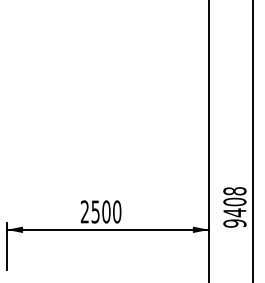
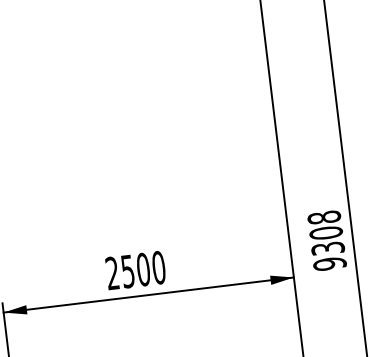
text: (234, 212) -> (327, 248), 9408 -> 9308

